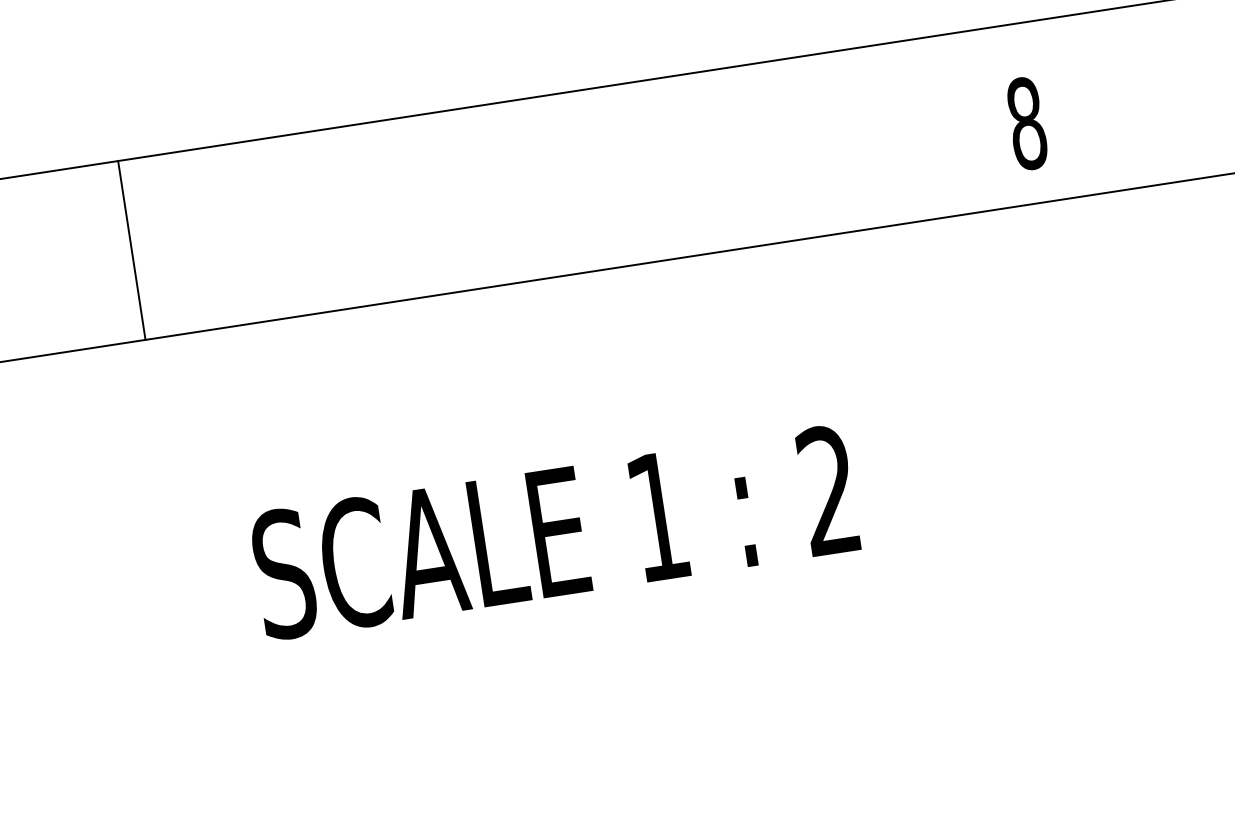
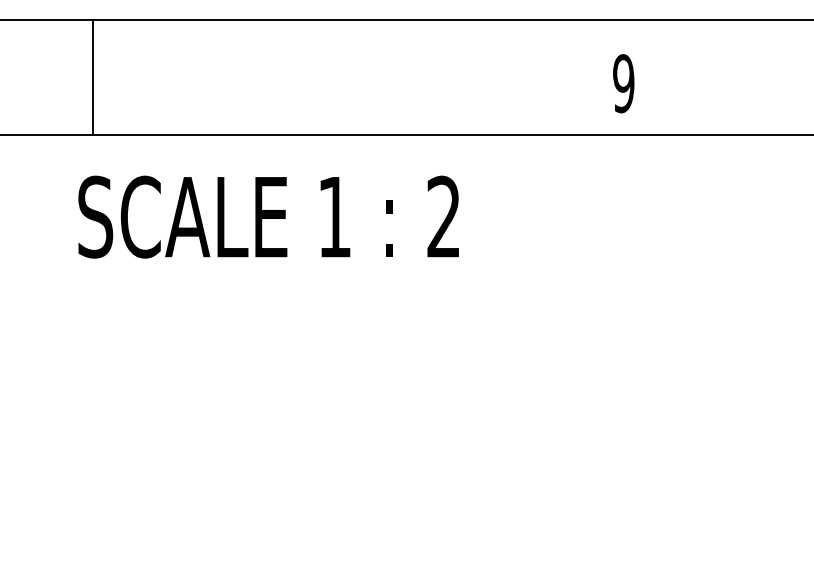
text: (1026, 123) -> (623, 83), 8 -> 9
line: (132, 250) -> (93, 77), moved
text: (554, 531) -> (268, 216), moved

